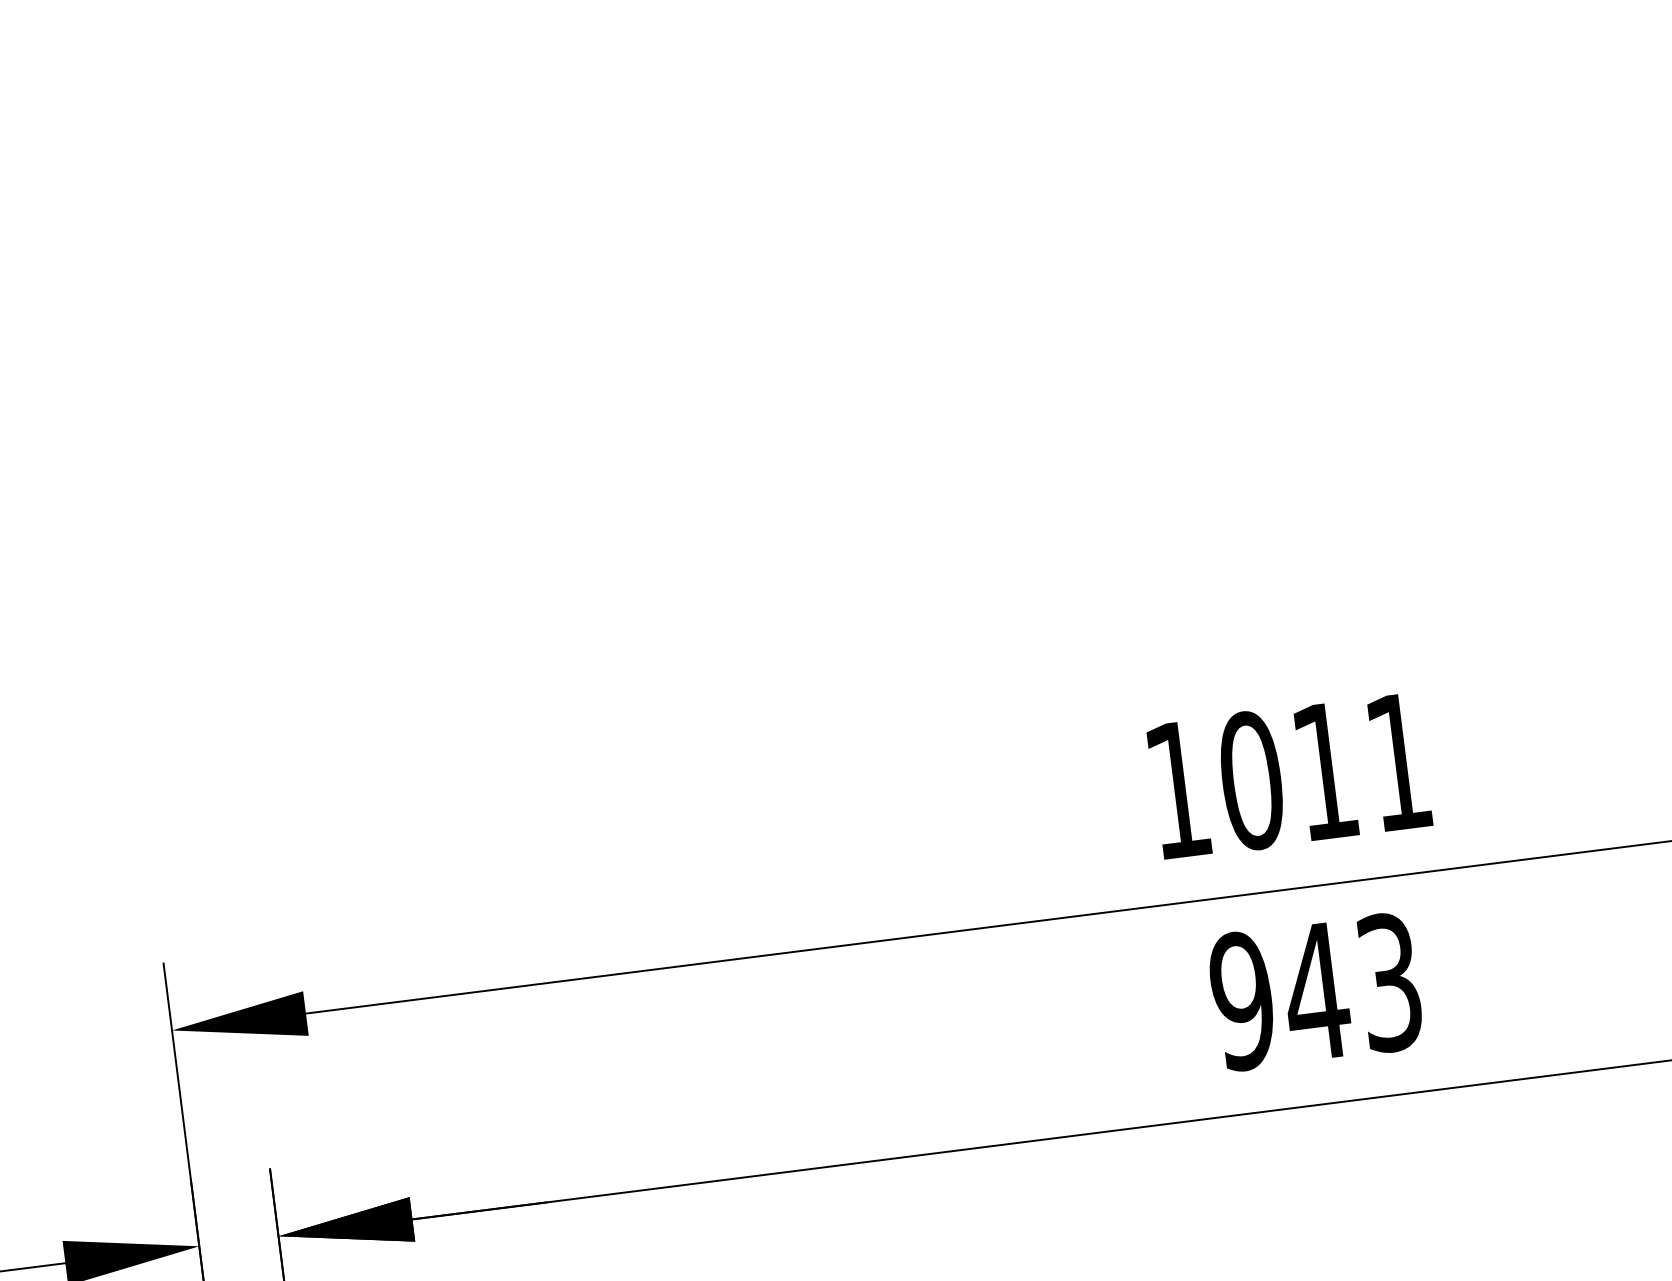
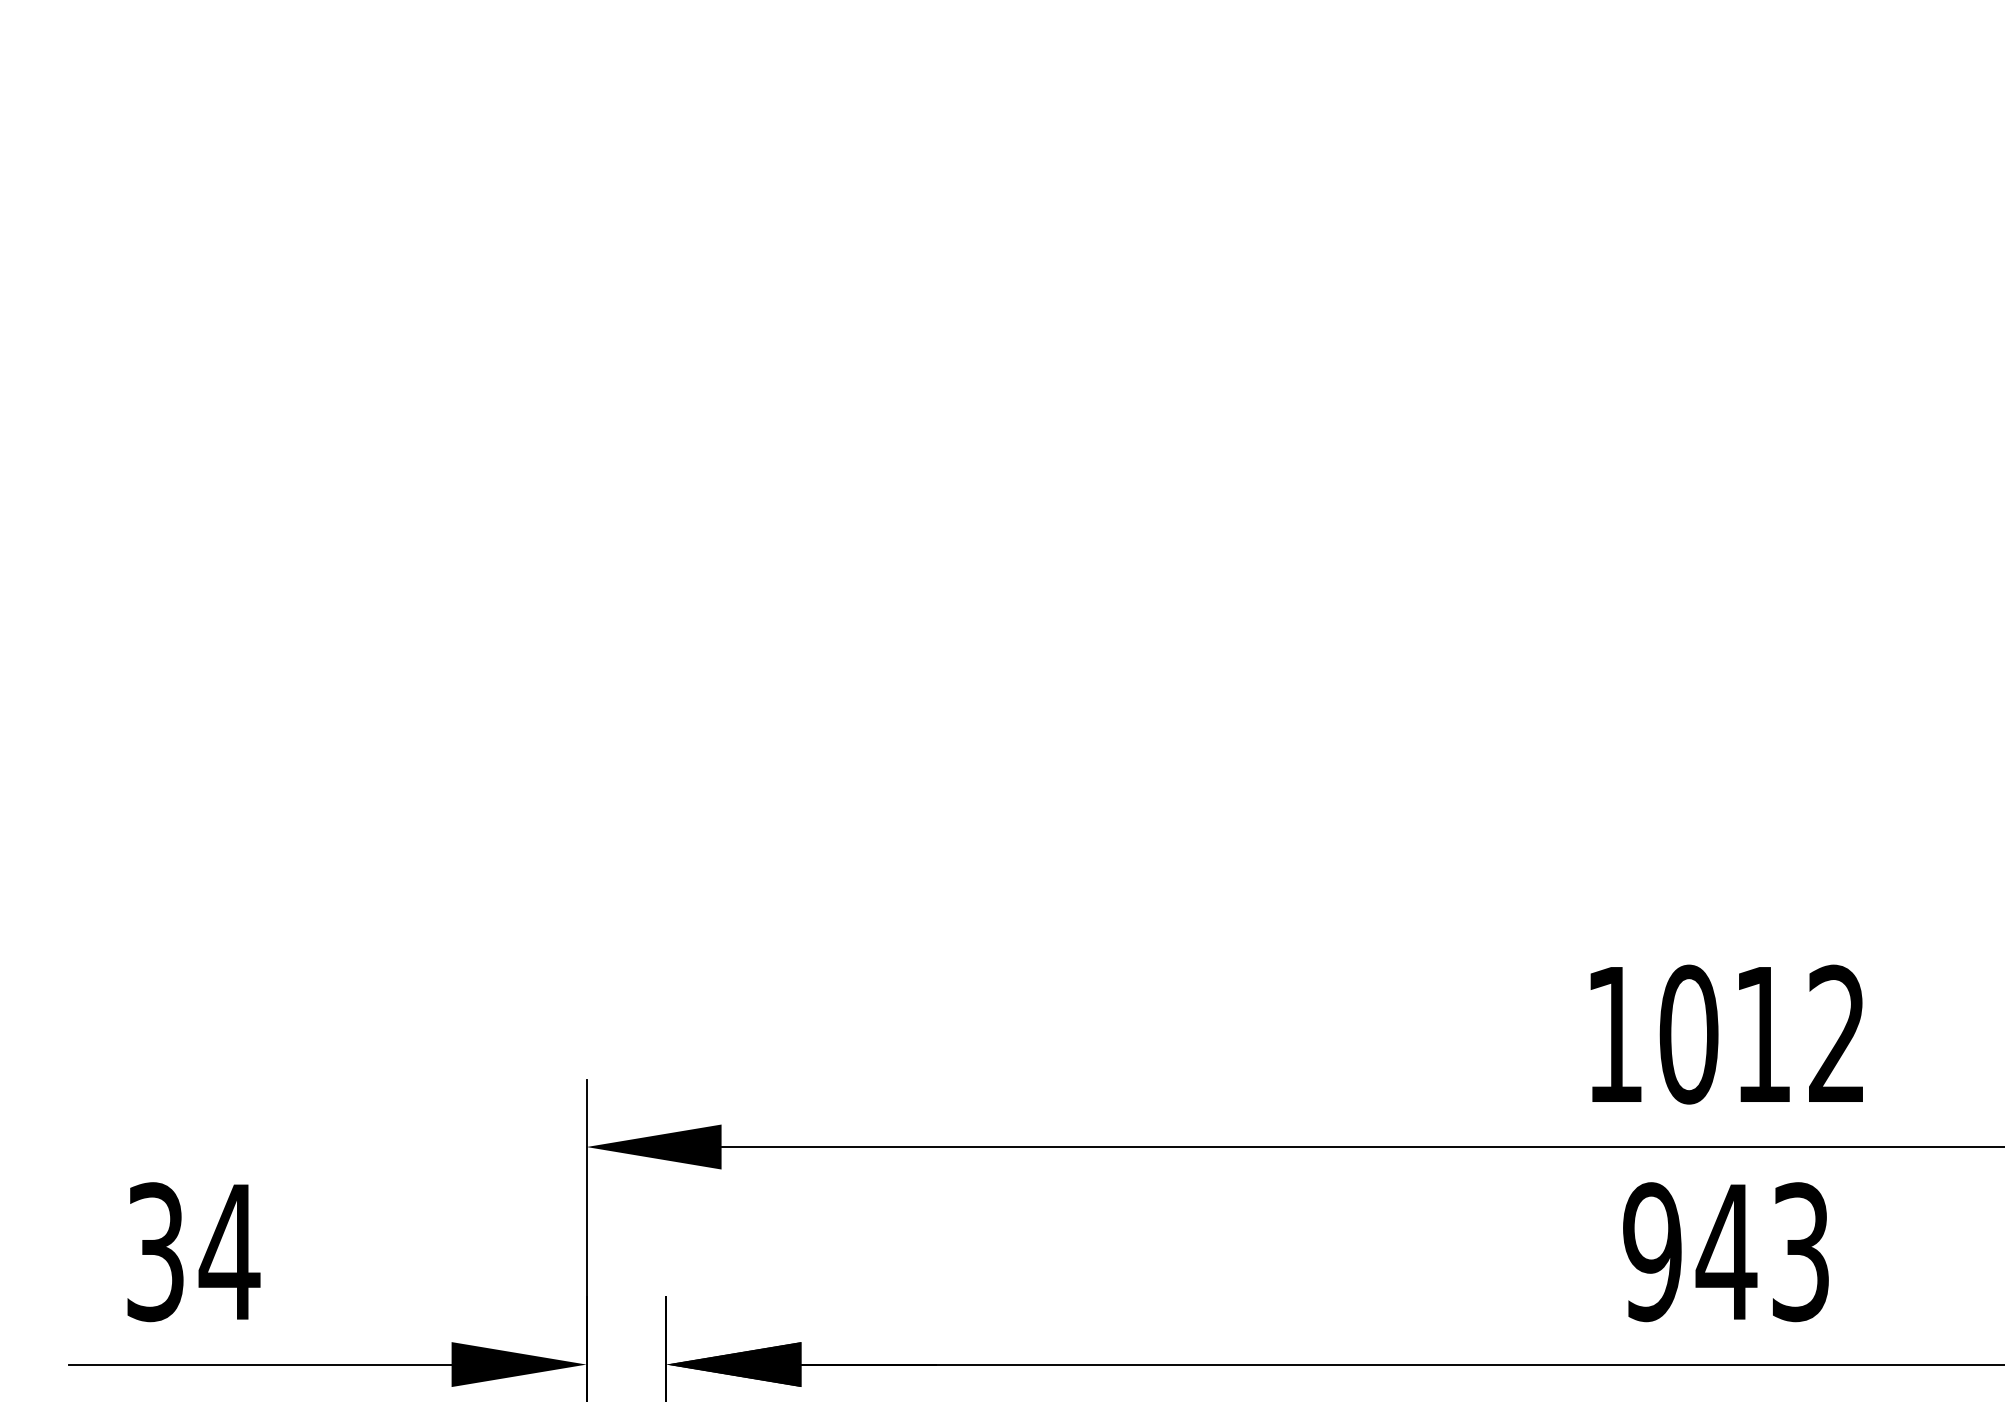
text: (1397, 760) -> (1836, 1032), 1011 -> 1012

